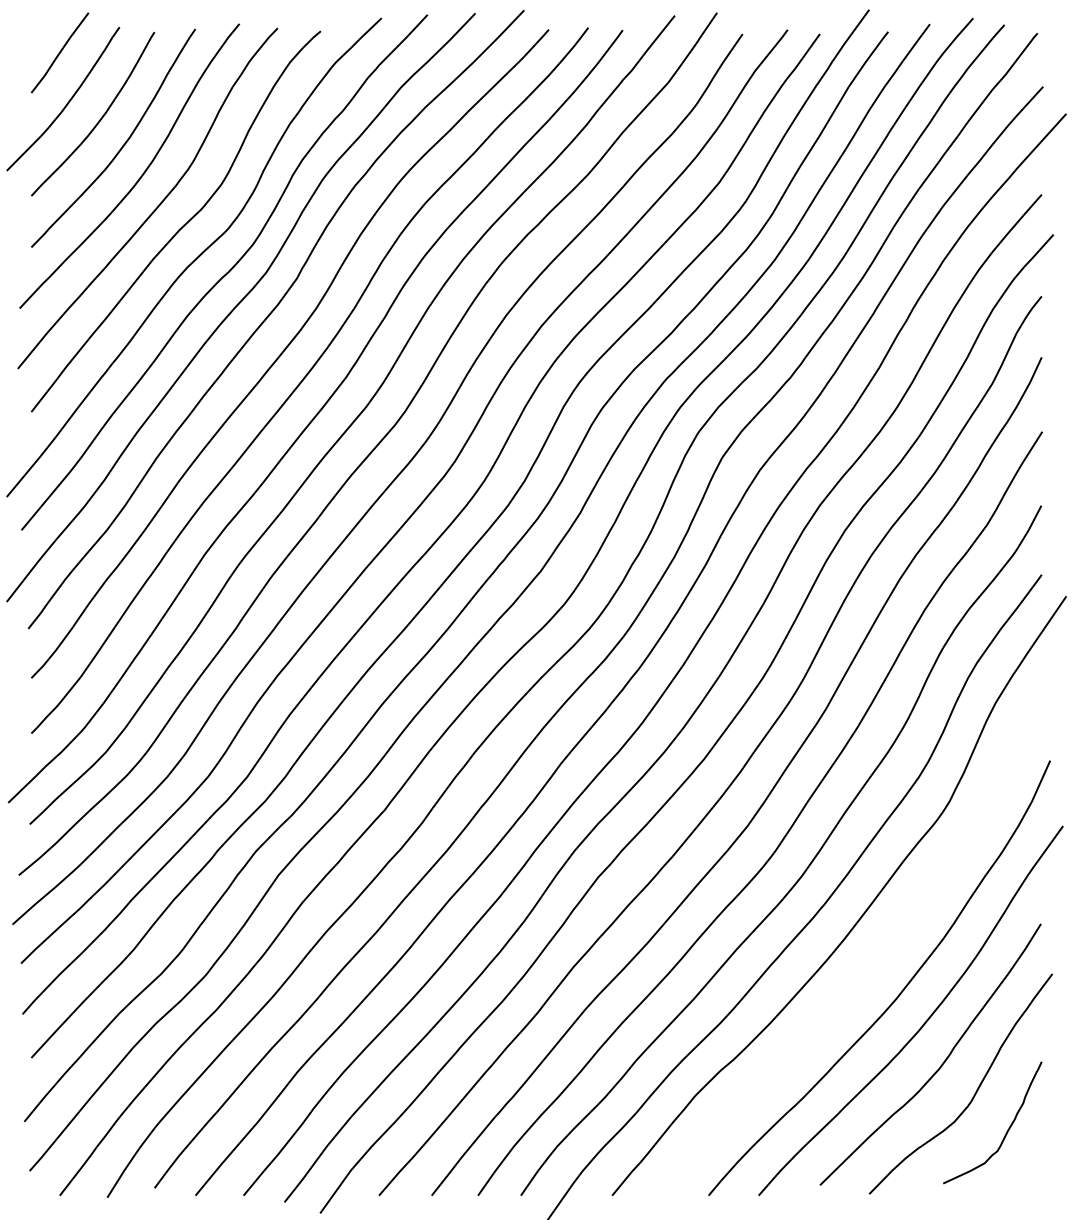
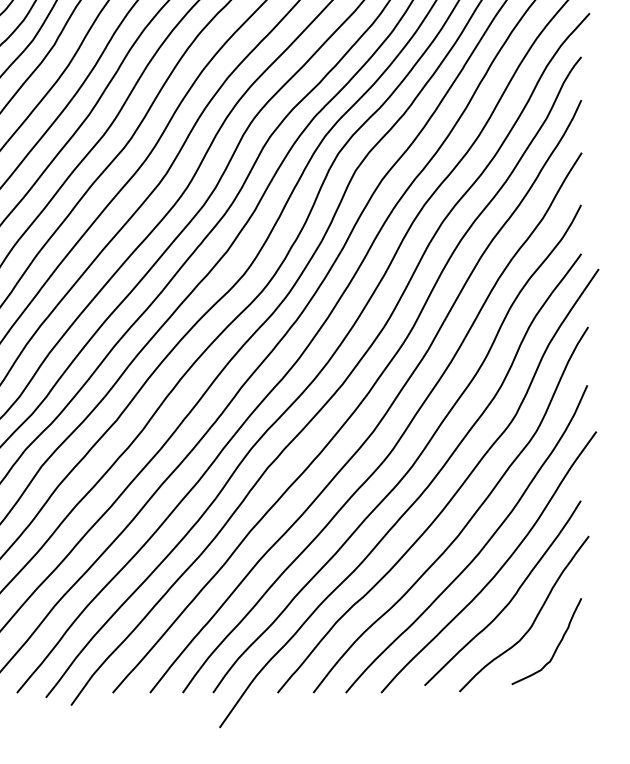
curve: (880, 954) -> (467, 522), added

